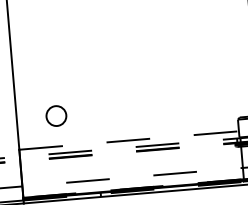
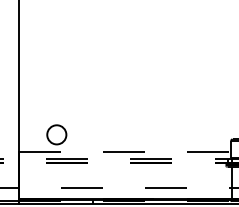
circle: (56, 115) -> (56, 134), moved

